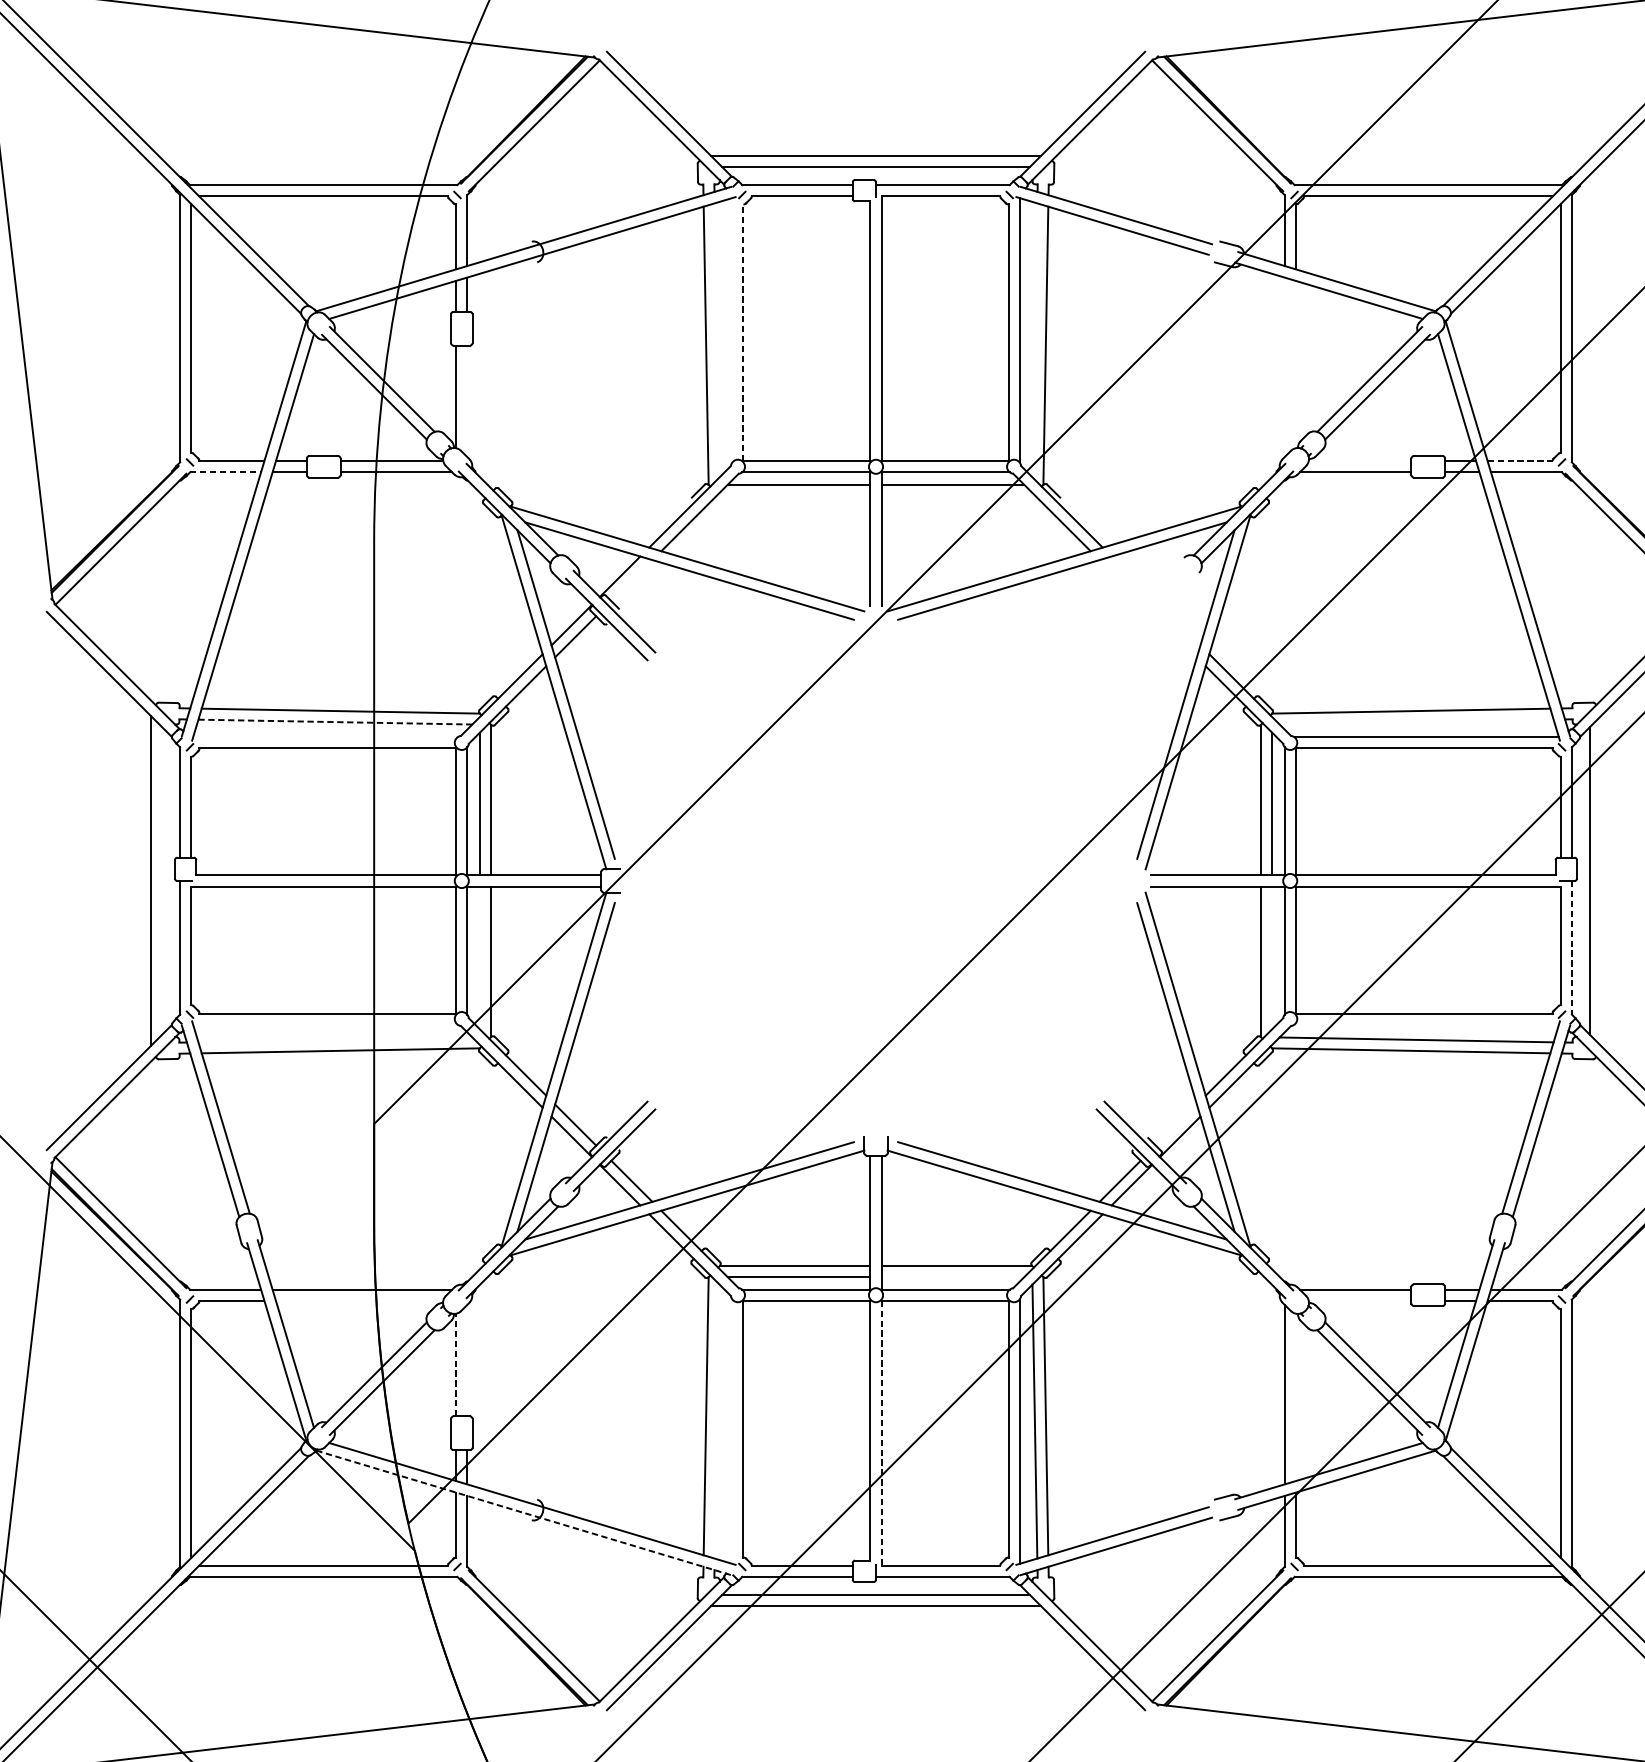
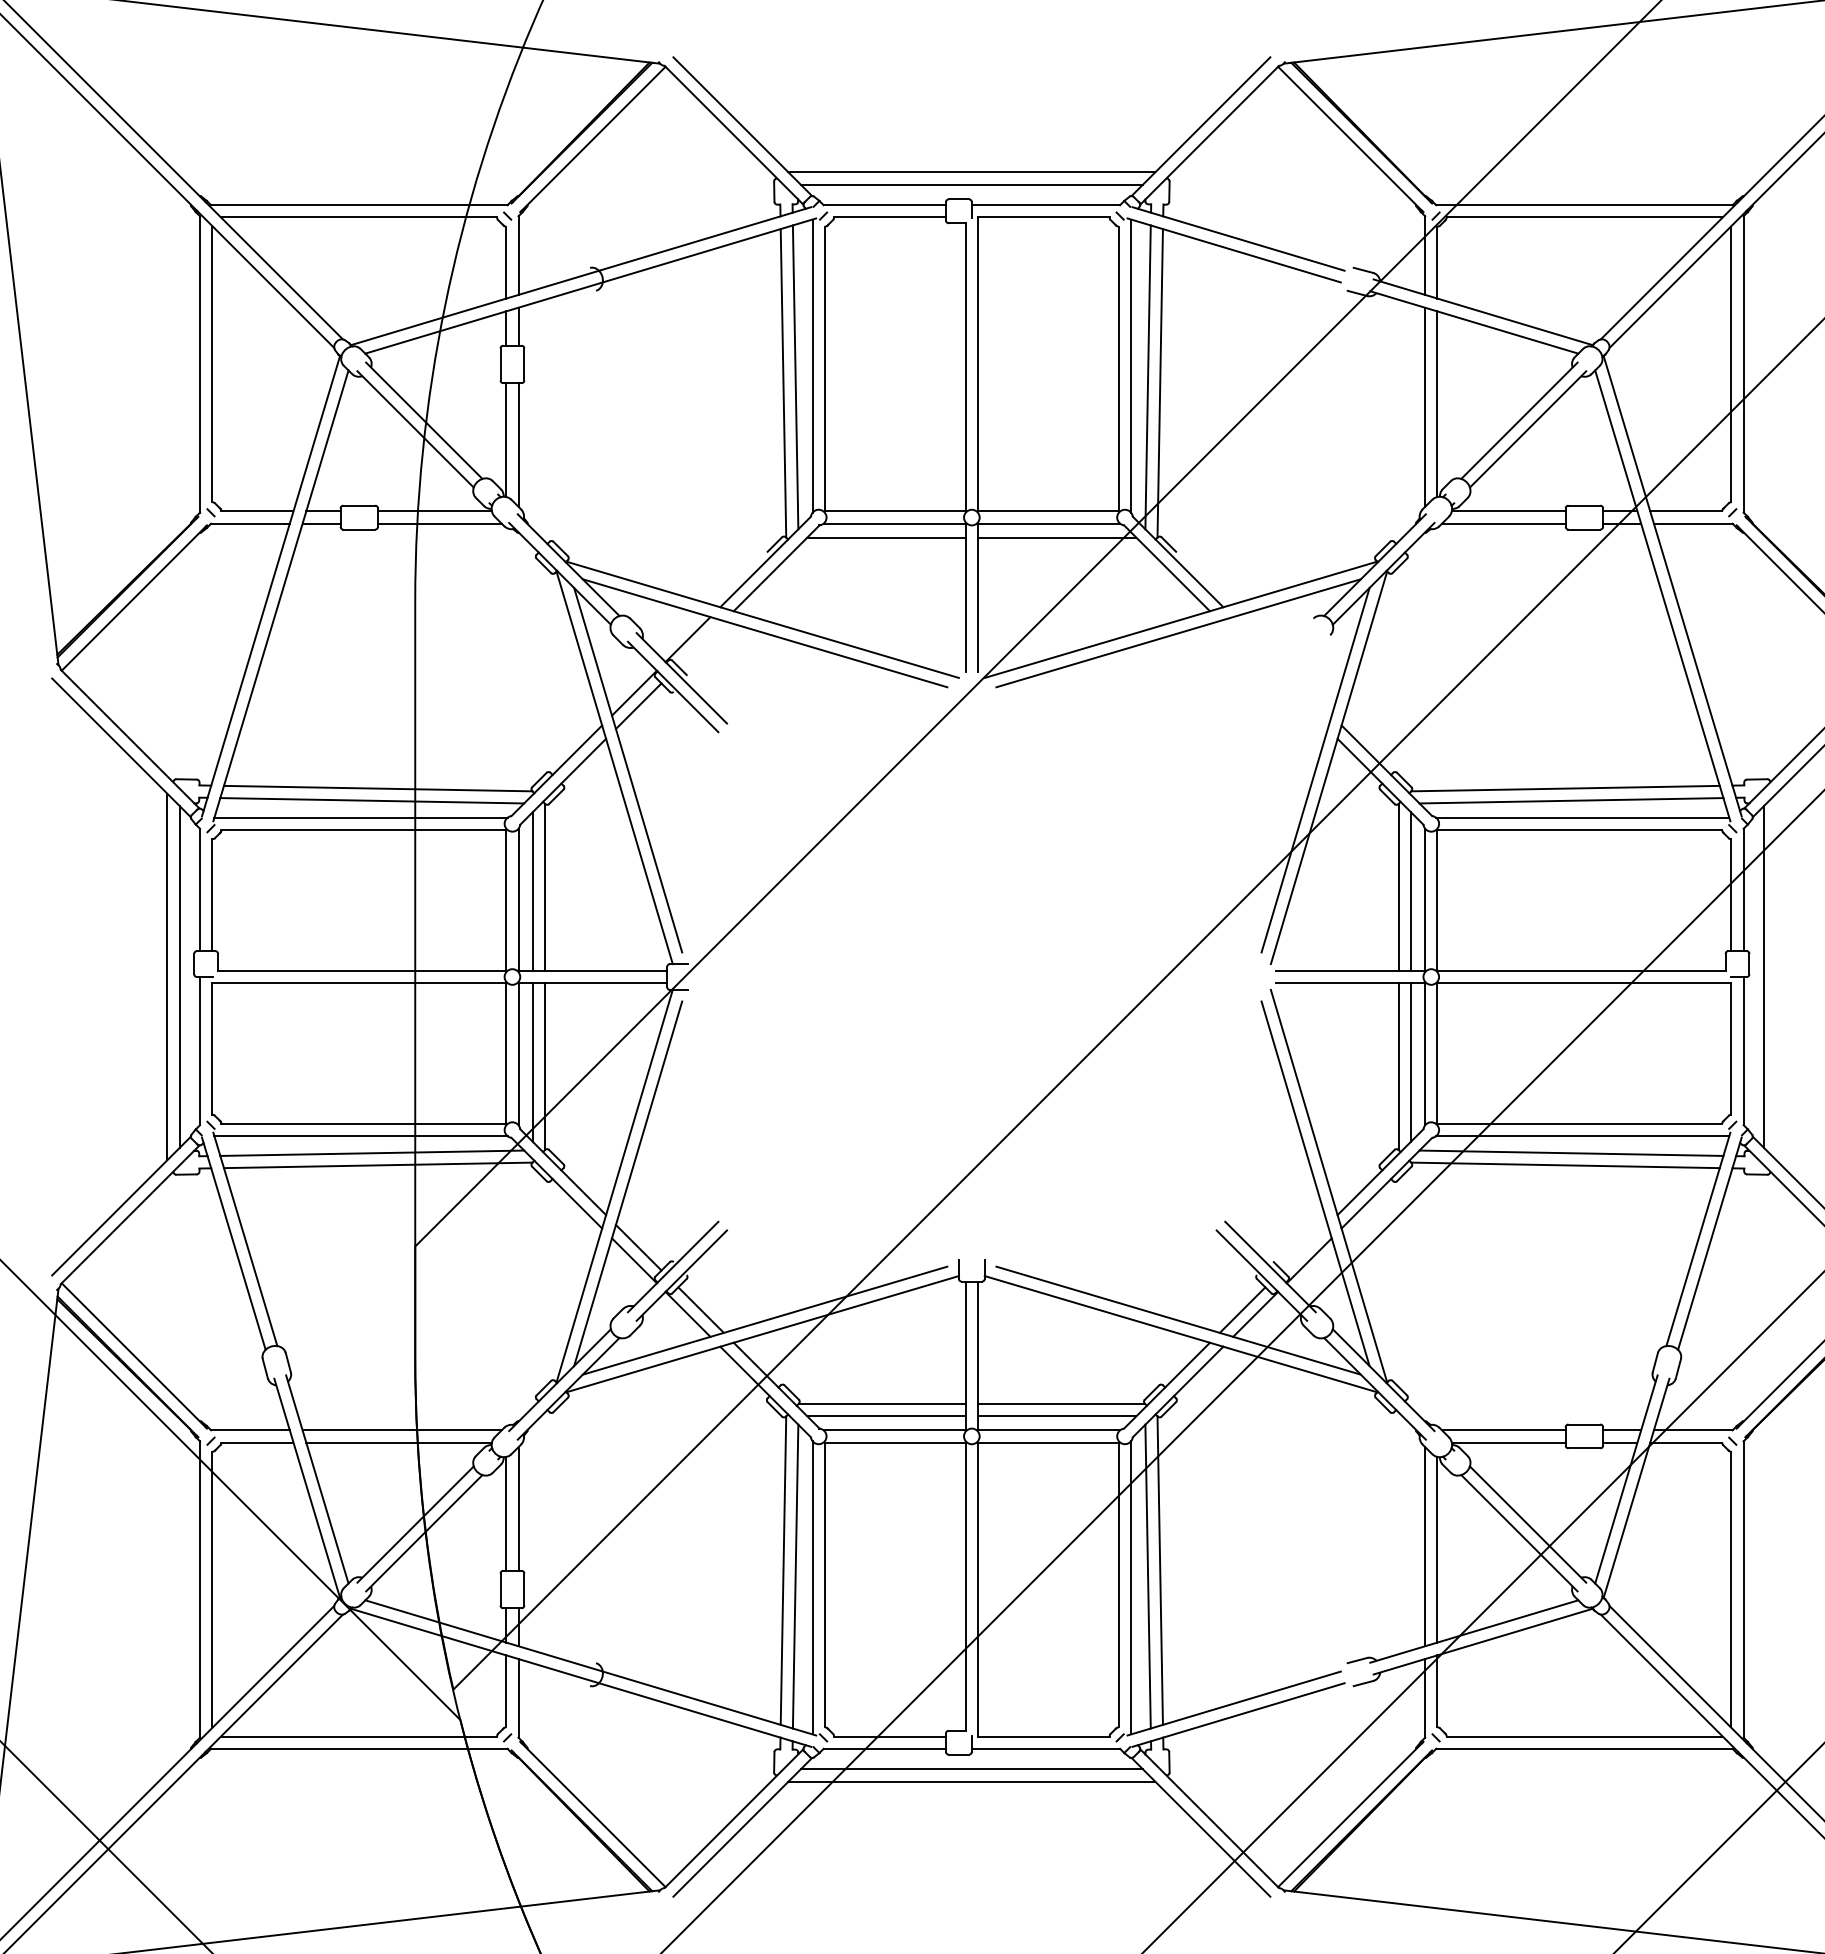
line: (732, 329) -> (812, 365), added
line: (743, 332) -> (824, 368), dashed -> solid
line: (717, 340) -> (795, 377), added
line: (1034, 340) -> (1147, 377), added
line: (1295, 363) -> (1437, 403), added
line: (1285, 366) -> (1425, 406), added
line: (467, 400) -> (518, 444), added
line: (1359, 461) -> (1508, 511), added
line: (1520, 461) -> (1686, 511), dashed -> solid
line: (225, 472) -> (250, 523), dashed -> solid
line: (335, 721) -> (372, 800), dashed -> solid
line: (1416, 721) -> (1571, 800), added
line: (324, 737) -> (360, 817), added
line: (161, 880) -> (179, 976), added
line: (1571, 948) -> (1743, 1051), dashed -> solid
line: (479, 958) -> (532, 1062), added
line: (1272, 958) -> (1411, 1062), added
line: (324, 1024) -> (360, 1136), added
line: (1426, 1024) -> (1582, 1136), added
line: (335, 1039) -> (372, 1152), added
line: (952, 1277) -> (1056, 1416), added
line: (359, 1300) -> (398, 1442), added
line: (1359, 1300) -> (1508, 1442), added
line: (467, 1360) -> (518, 1508), added
line: (456, 1364) -> (506, 1513), dashed -> solid
line: (1295, 1397) -> (1437, 1549), added
line: (717, 1421) -> (795, 1576), added
line: (732, 1431) -> (812, 1587), added
line: (881, 1434) -> (977, 1590), dashed -> solid
line: (524, 1512) -> (581, 1677), dashed -> solid

